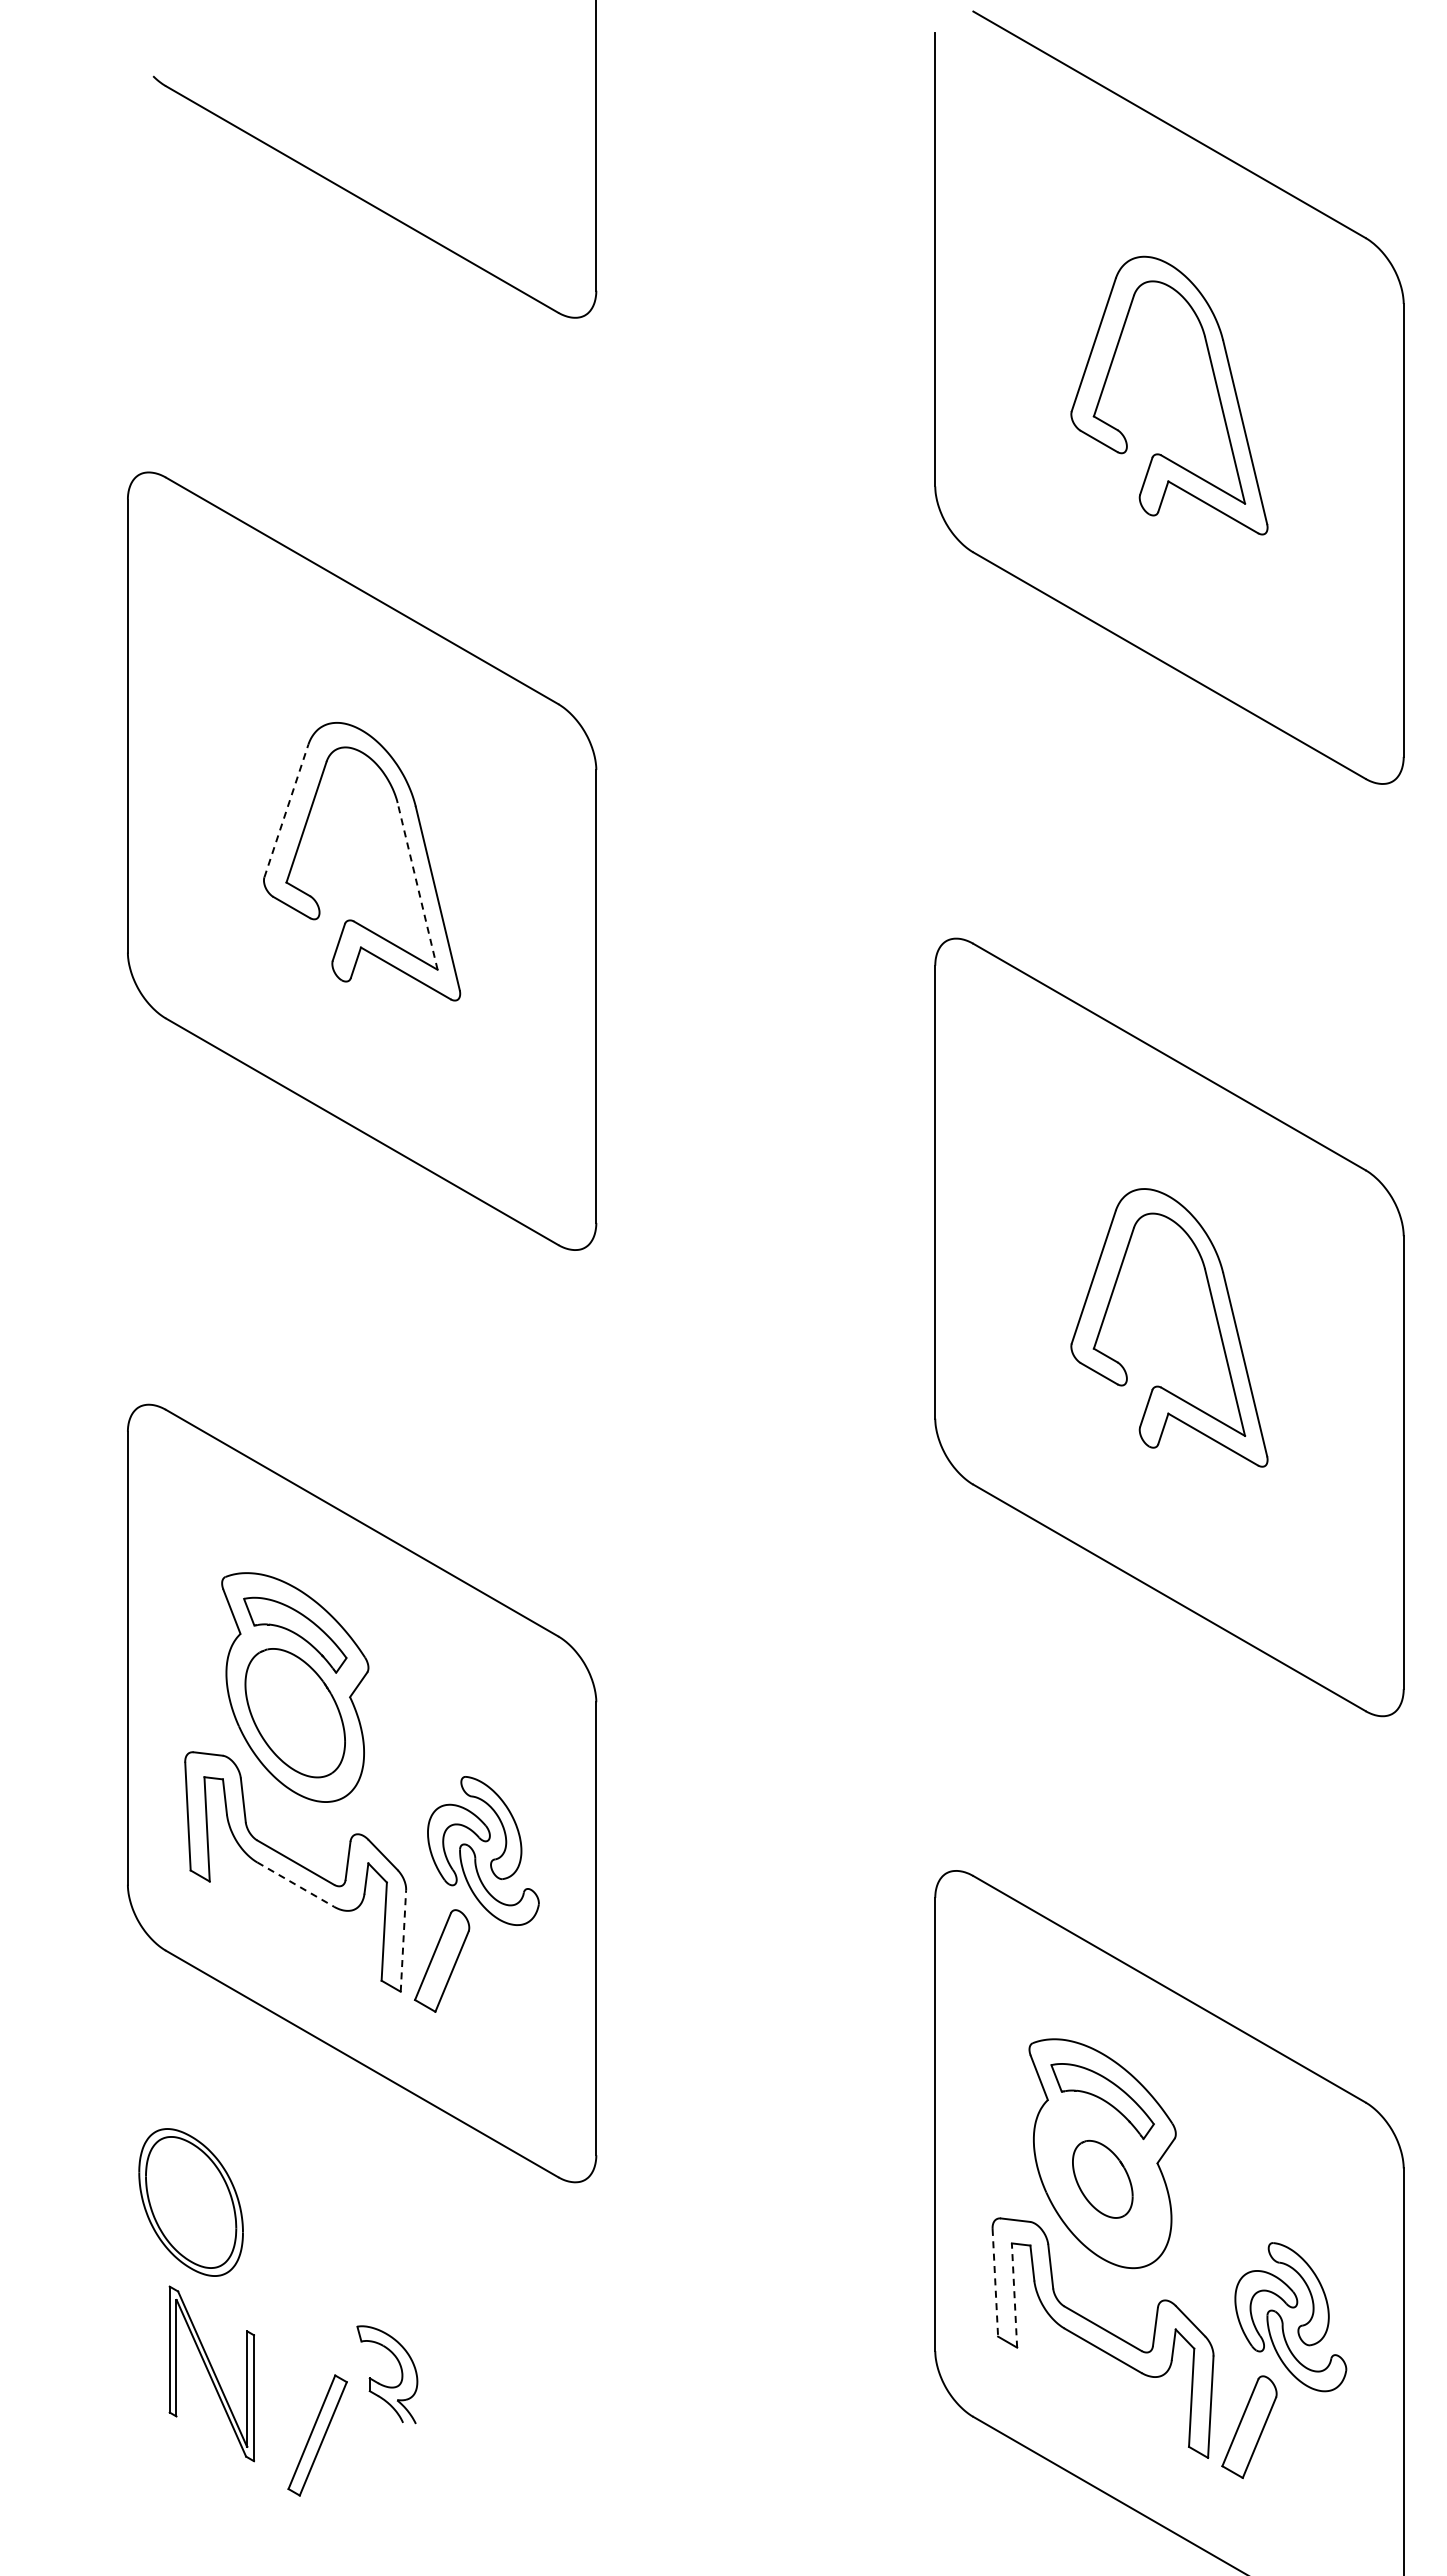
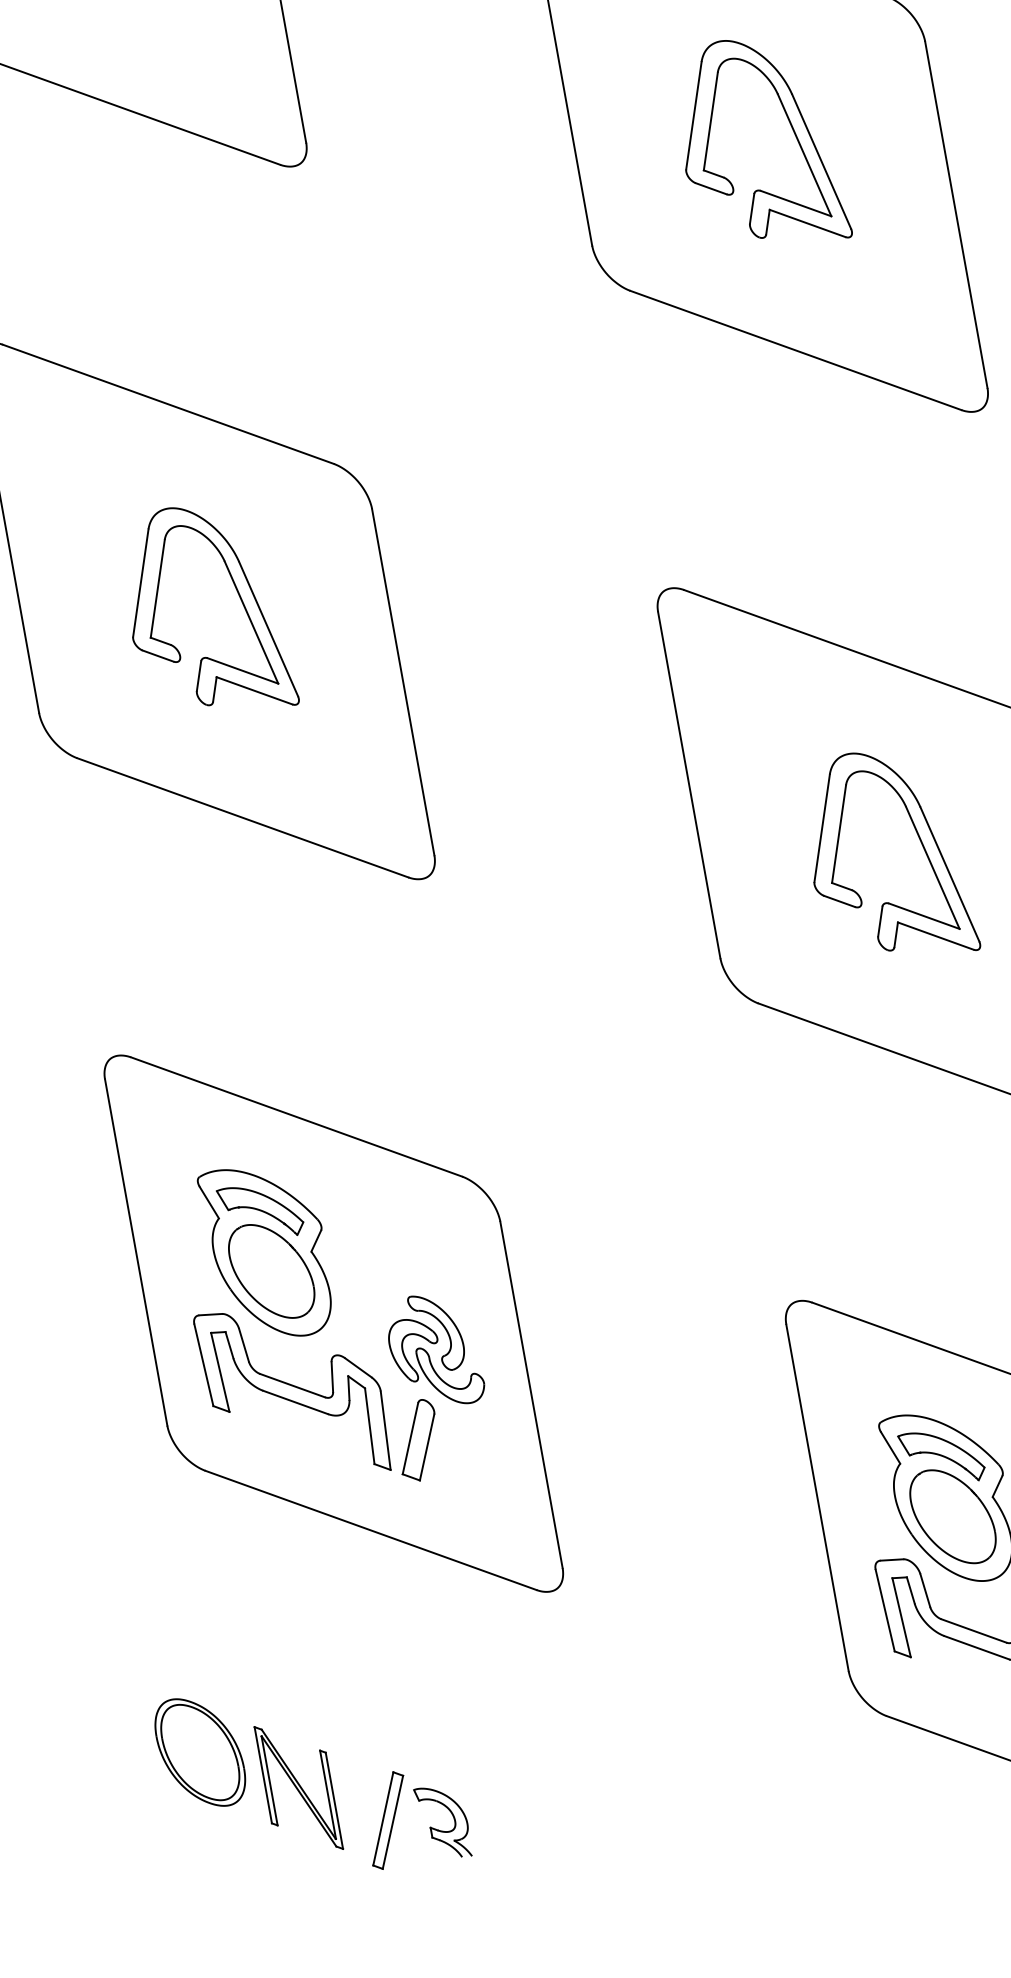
line: (286, 811) -> (140, 583), dashed -> solid
line: (417, 886) -> (251, 622), dashed -> solid
line: (296, 1884) -> (296, 1402), dashed -> solid
line: (403, 1941) -> (385, 1431), dashed -> solid
part: (1102, 2179) -> (952, 1516), size x1.67
part: (190, 2202) -> (199, 1752), moved
line: (995, 2282) -> (885, 1610), dashed -> solid
line: (1014, 2295) -> (901, 1617), dashed -> solid
part: (383, 2384) -> (441, 1830), moved

